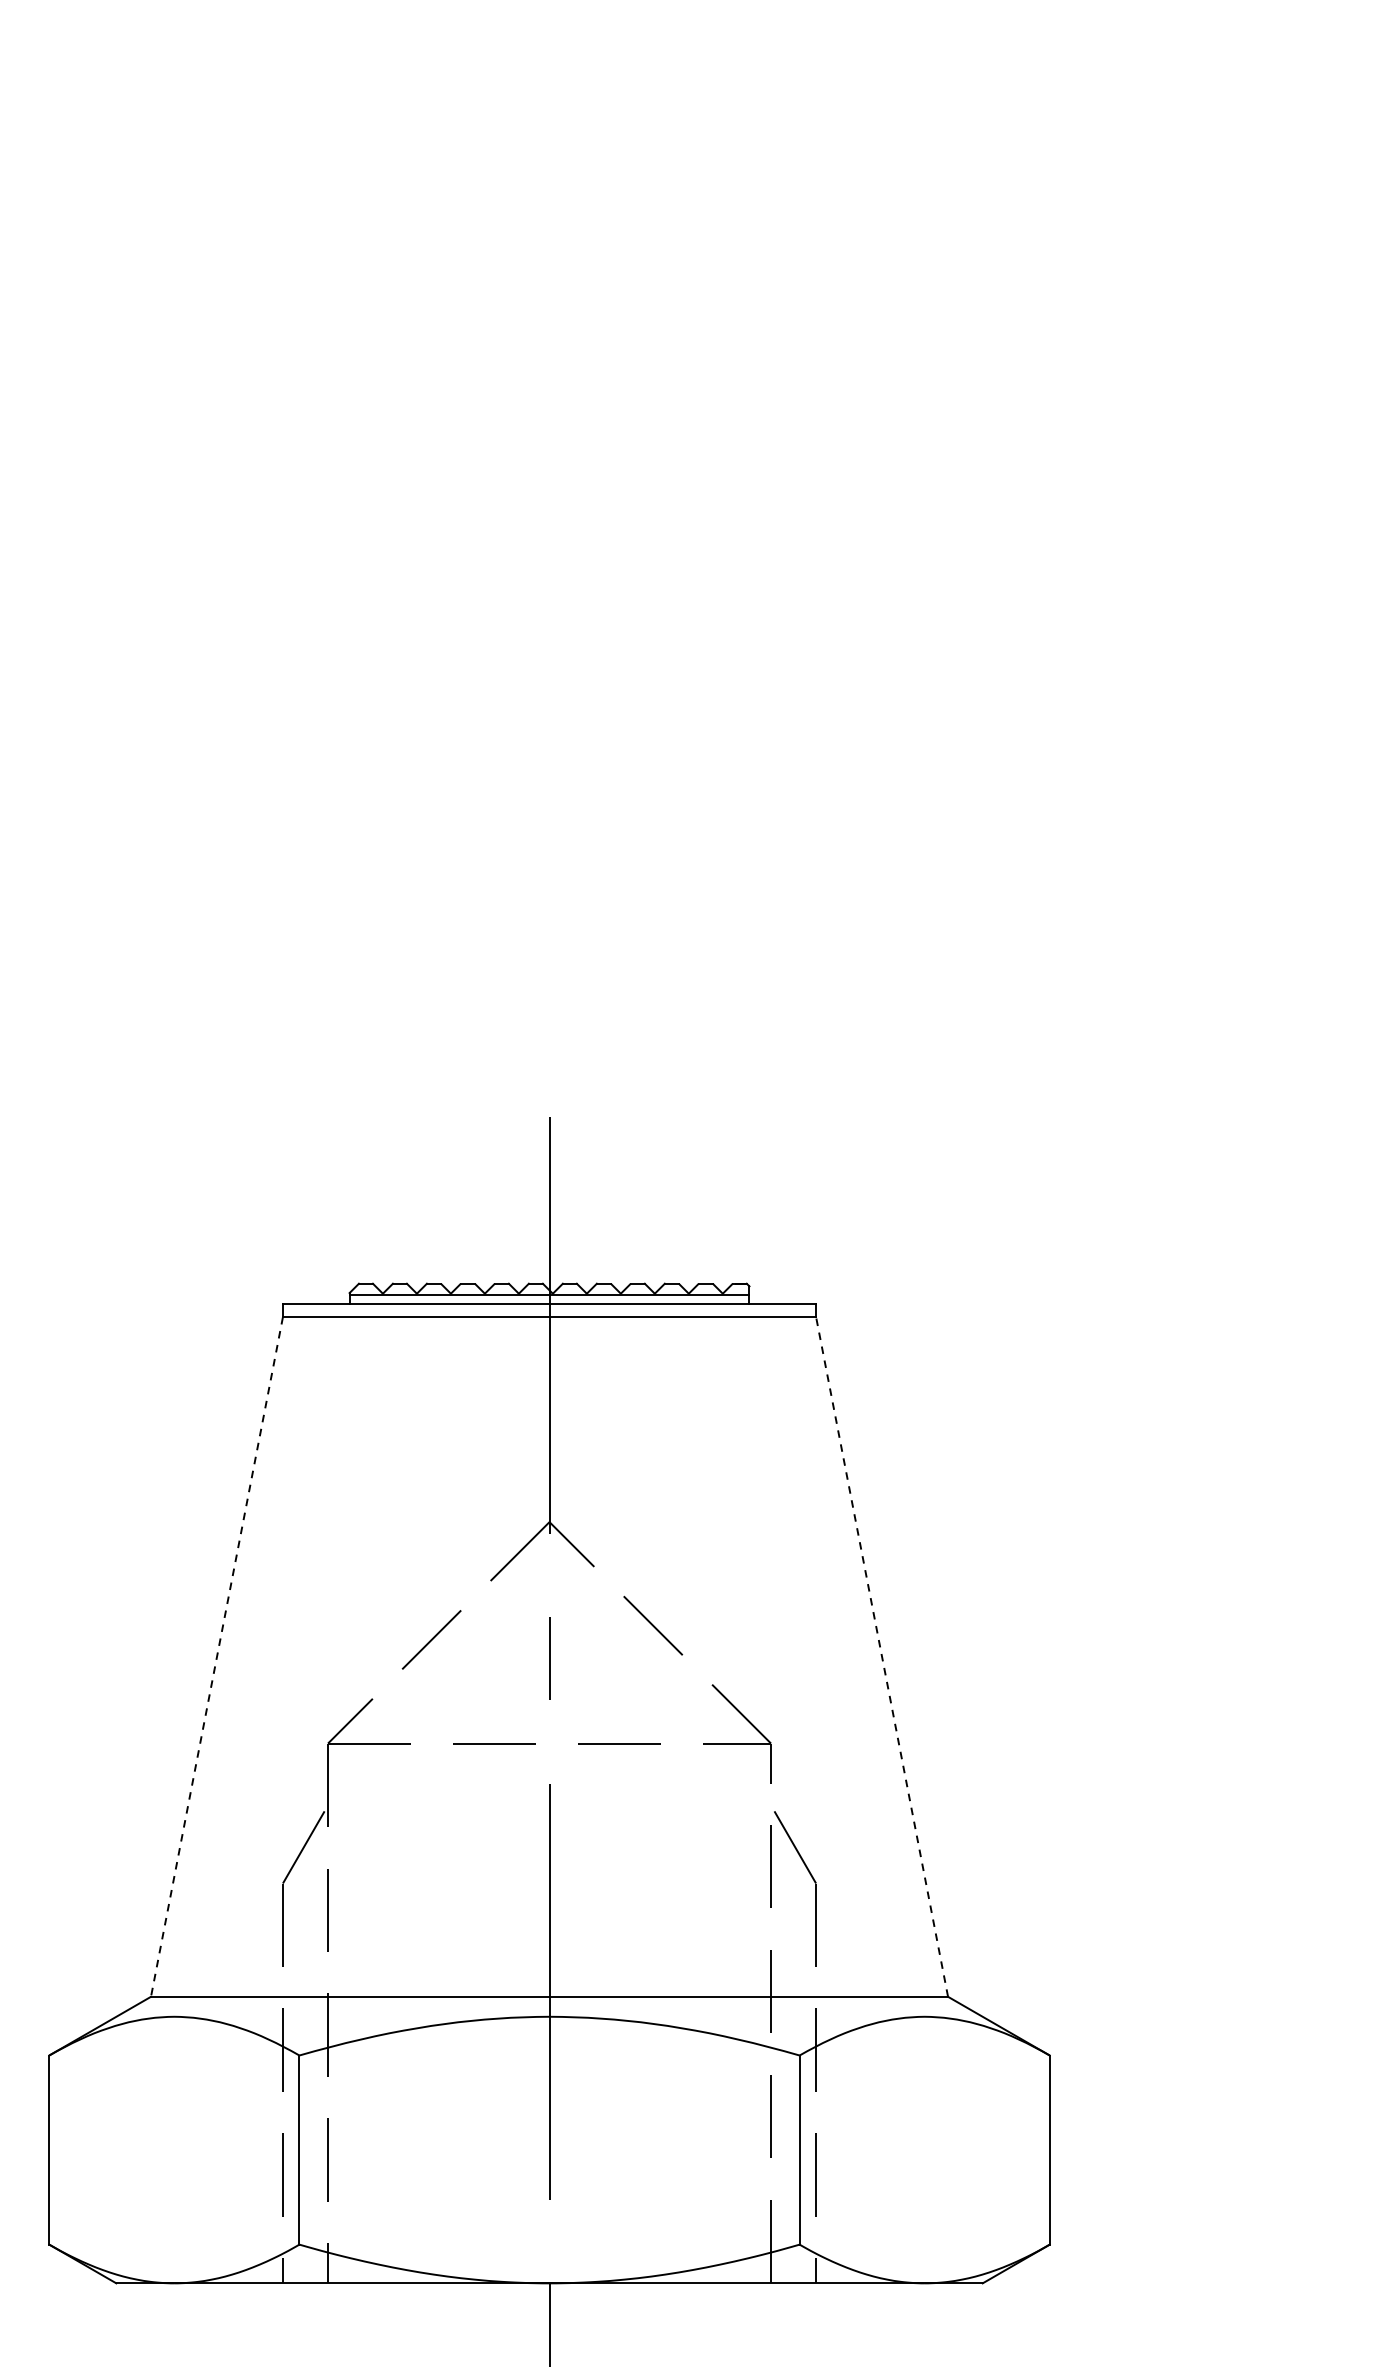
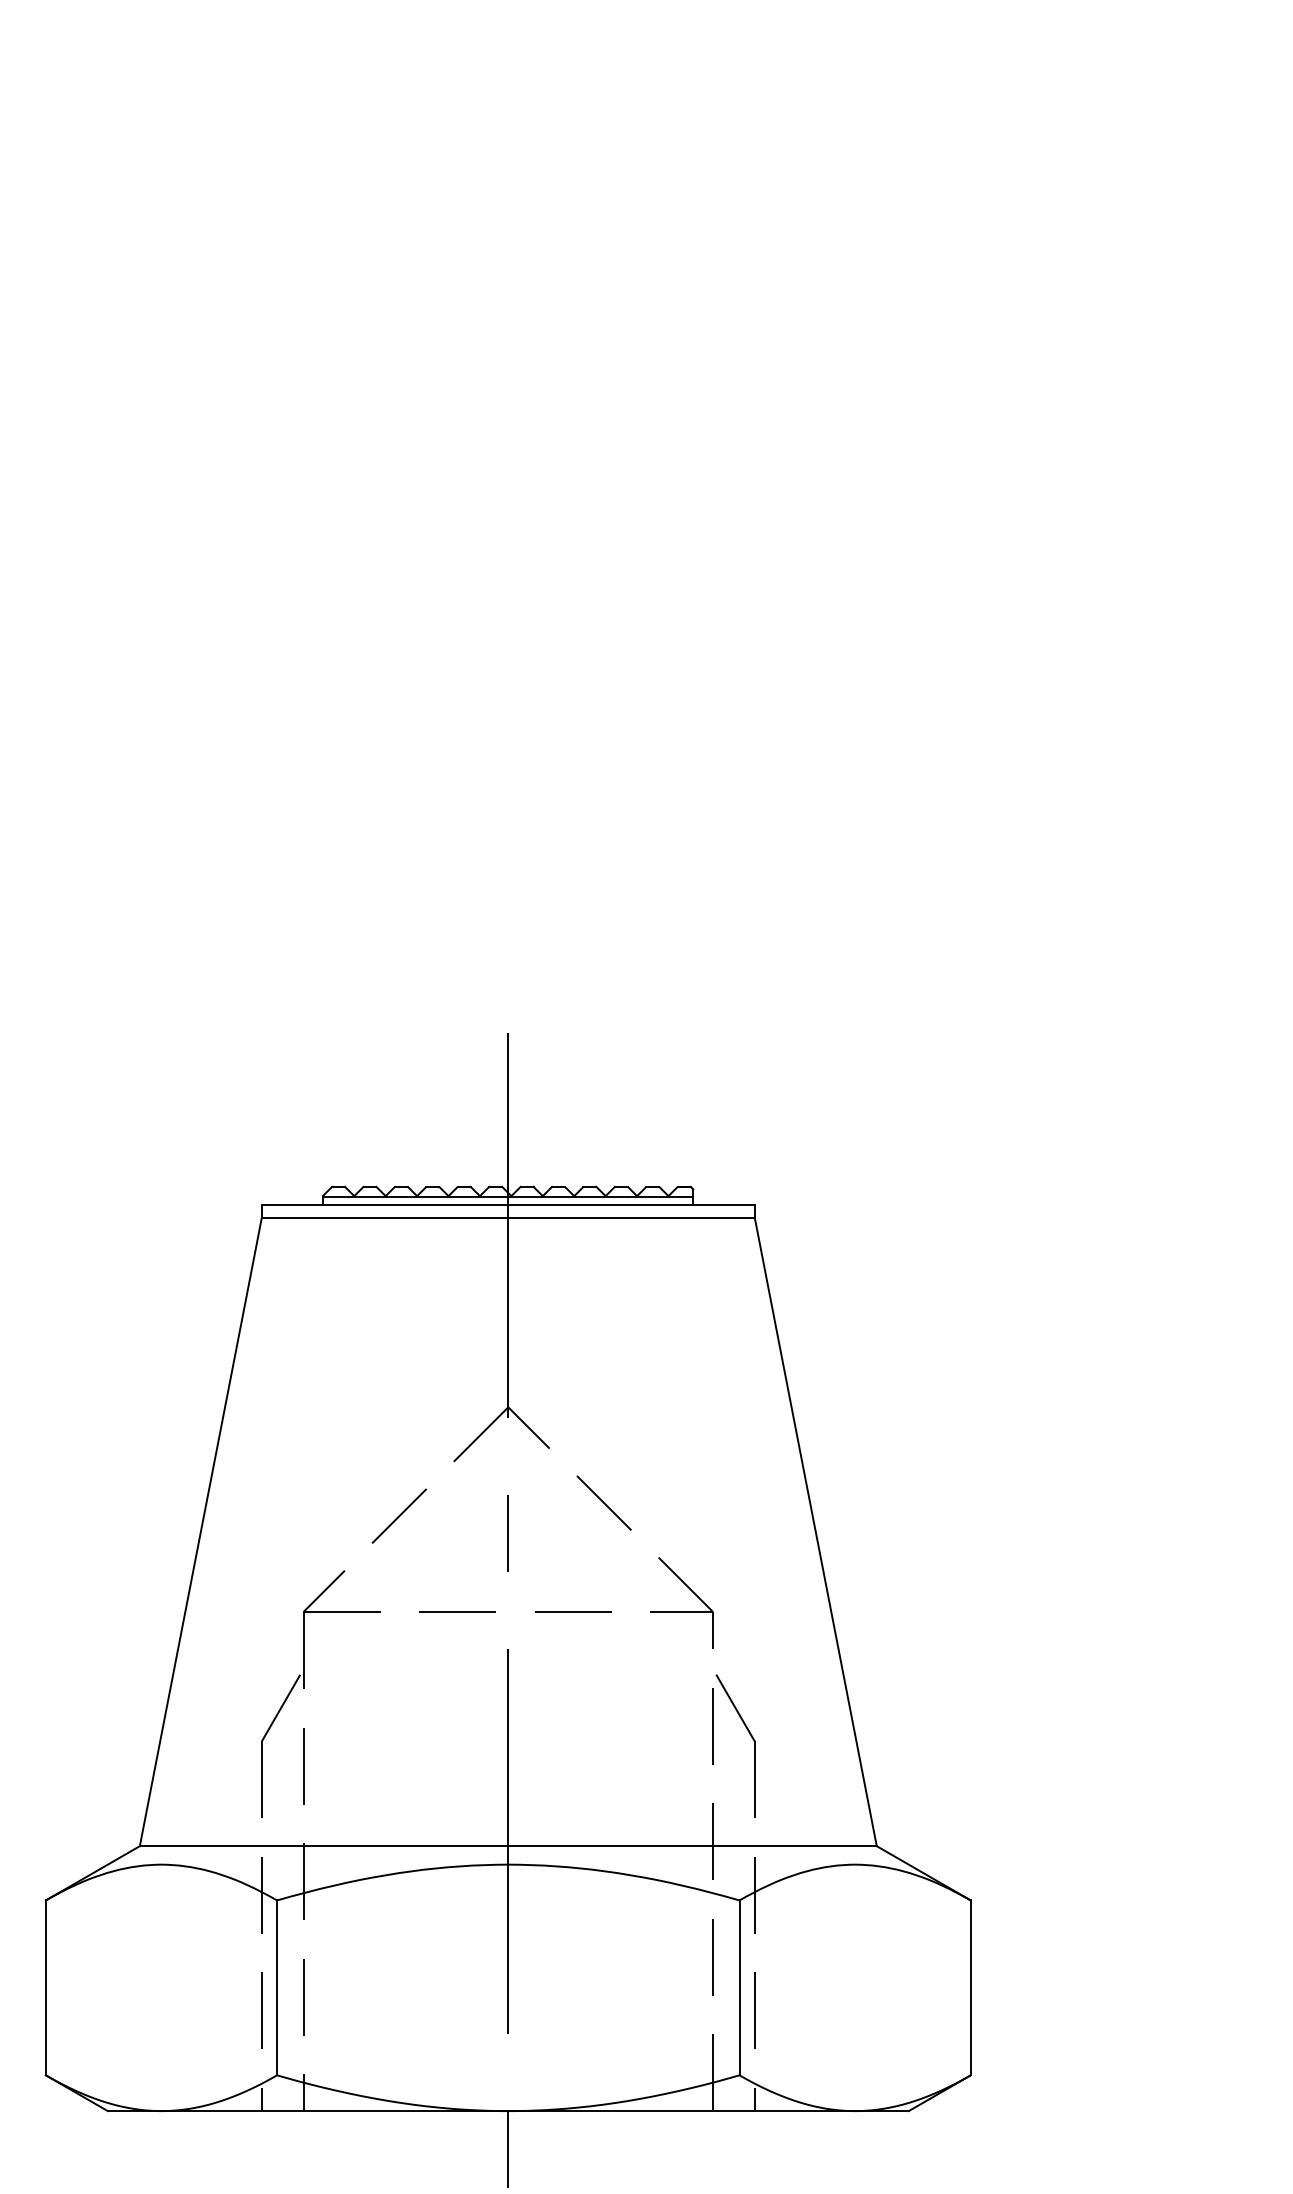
line: (881, 1656) -> (815, 1531), dashed -> solid
line: (216, 1657) -> (200, 1532), dashed -> solid

